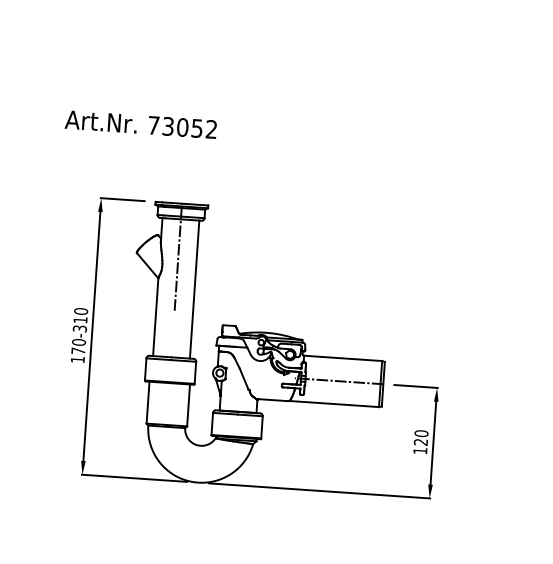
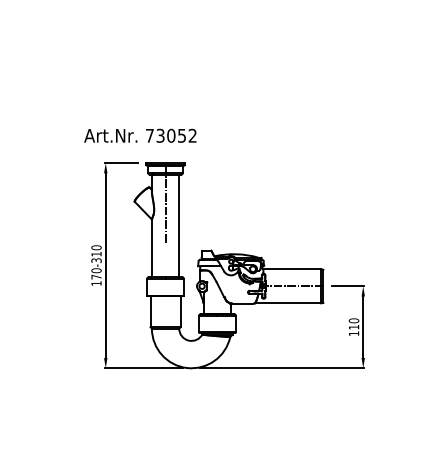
text: (141, 124) -> (140, 135), moved
text: (420, 442) -> (353, 327), 120 -> 110

